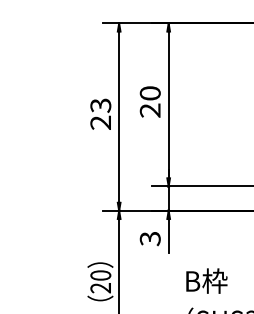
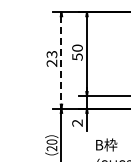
text: (150, 109) -> (77, 56), 20 -> 50
line: (119, 117) -> (61, 60), solid -> dashed
text: (150, 237) -> (77, 122), 3 -> 2

